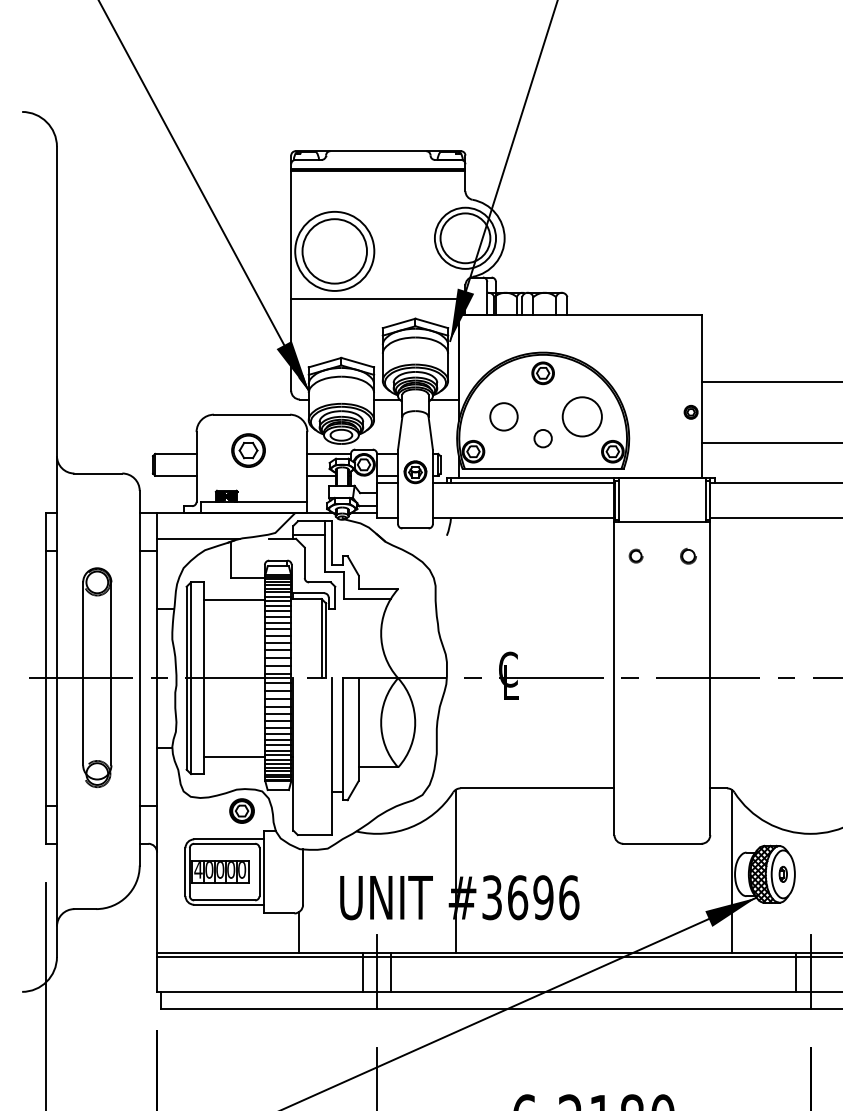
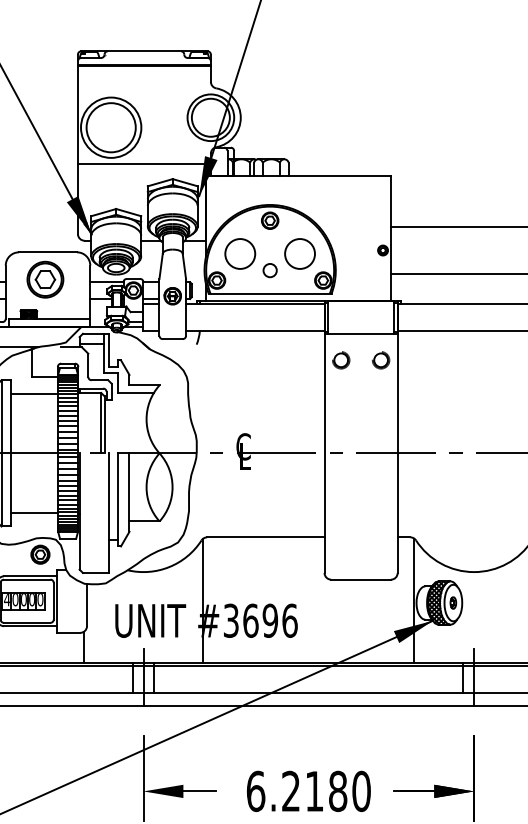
circle: (503, 416) -> (239, 253), size x1.43
part: (248, 450) -> (45, 279), size x1.43
part: (635, 555) -> (340, 359), size x1.67
part: (688, 555) -> (381, 359), size x1.43

